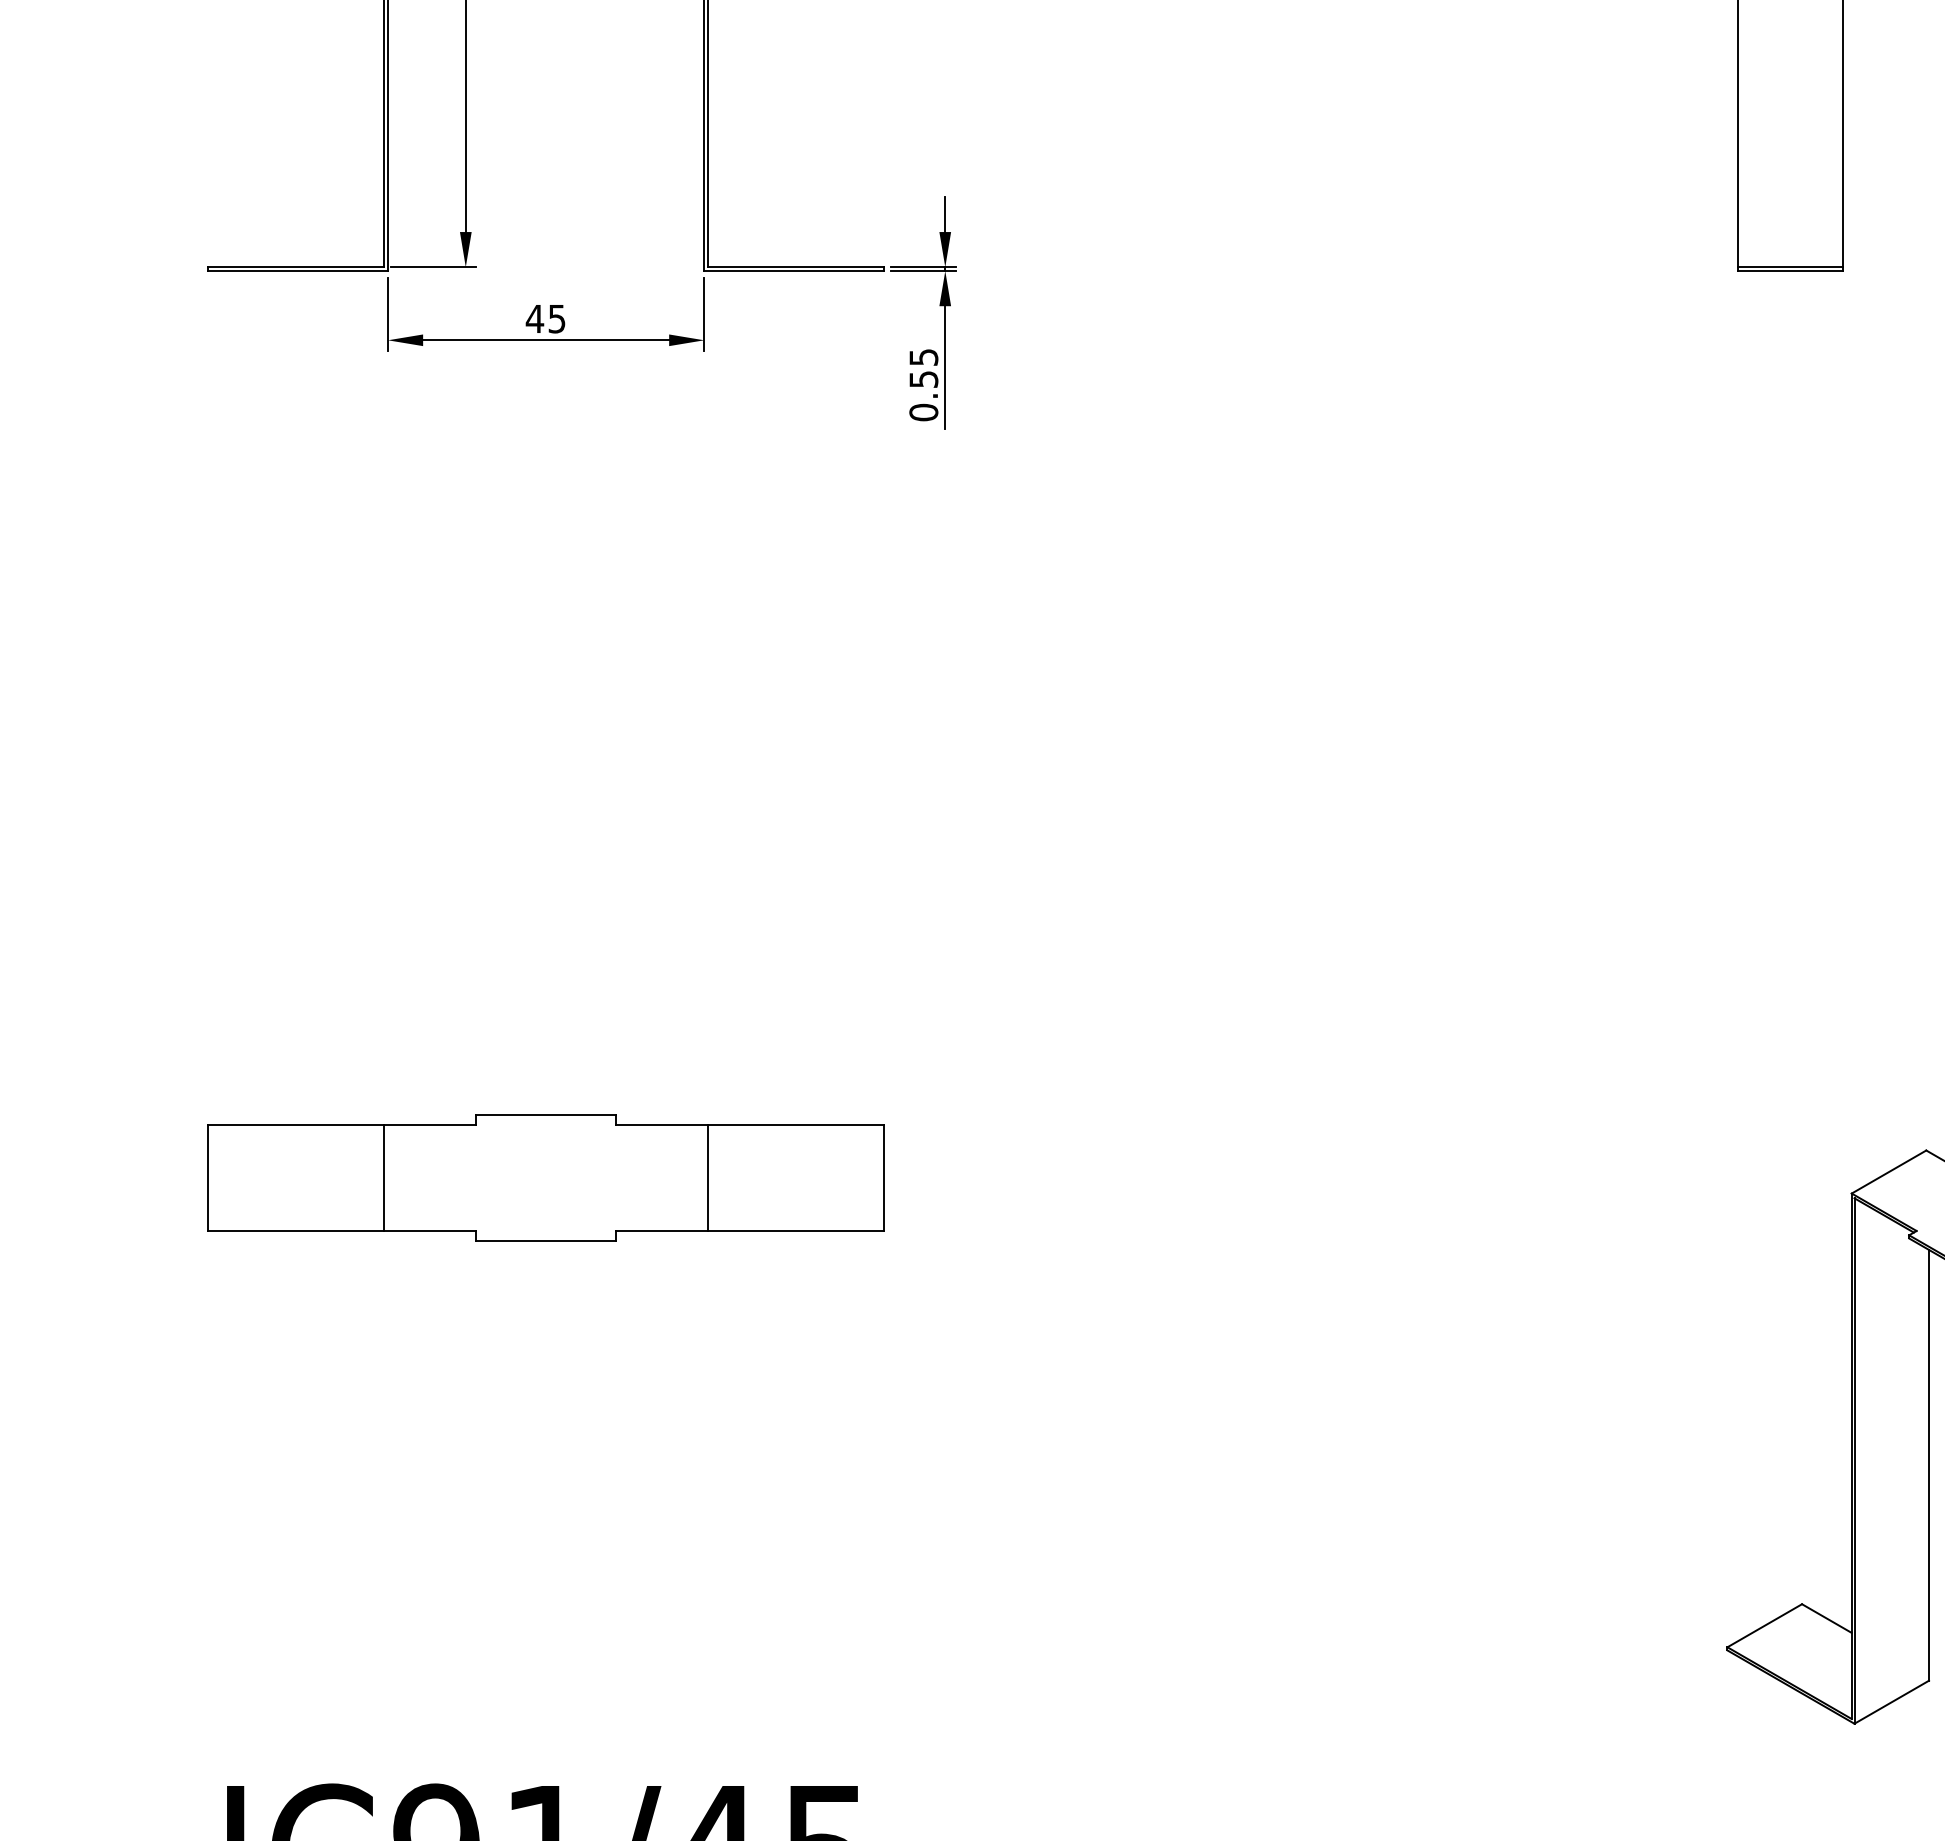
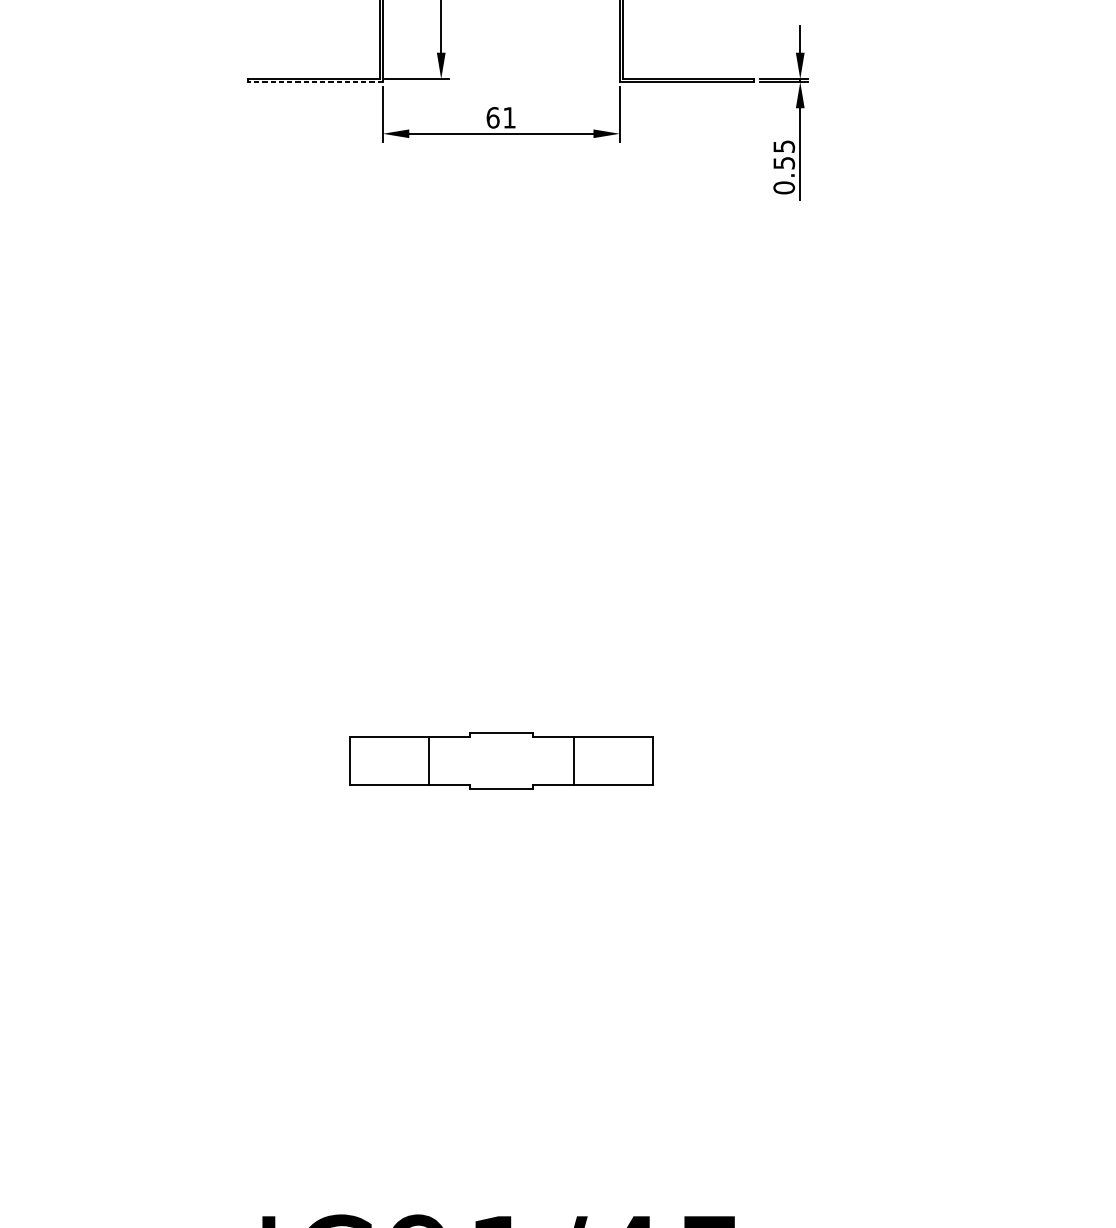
line: (298, 271) -> (315, 82), solid -> dashed
text: (545, 318) -> (500, 117), 45 -> 61
part: (545, 1177) -> (500, 760), size x0.6

